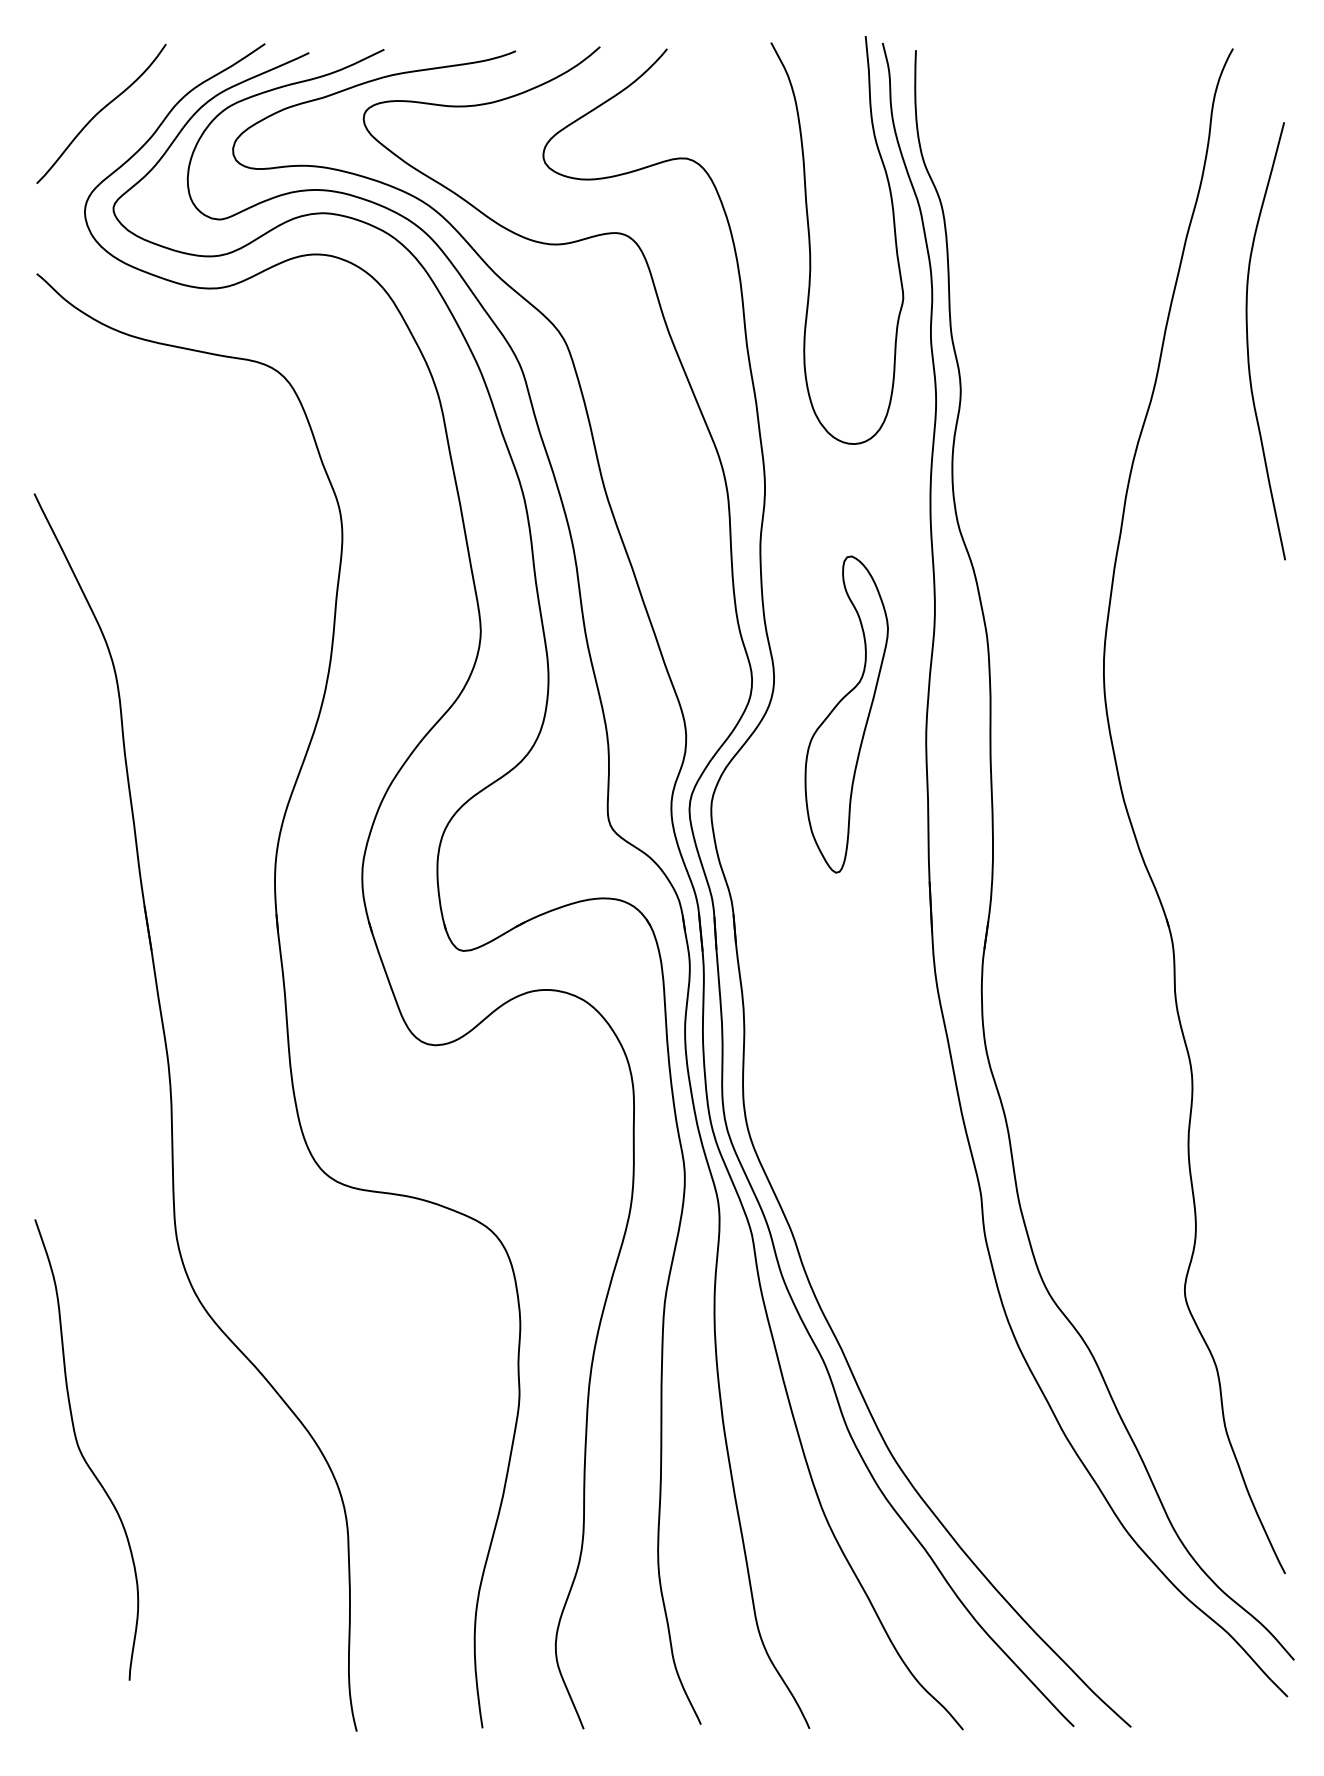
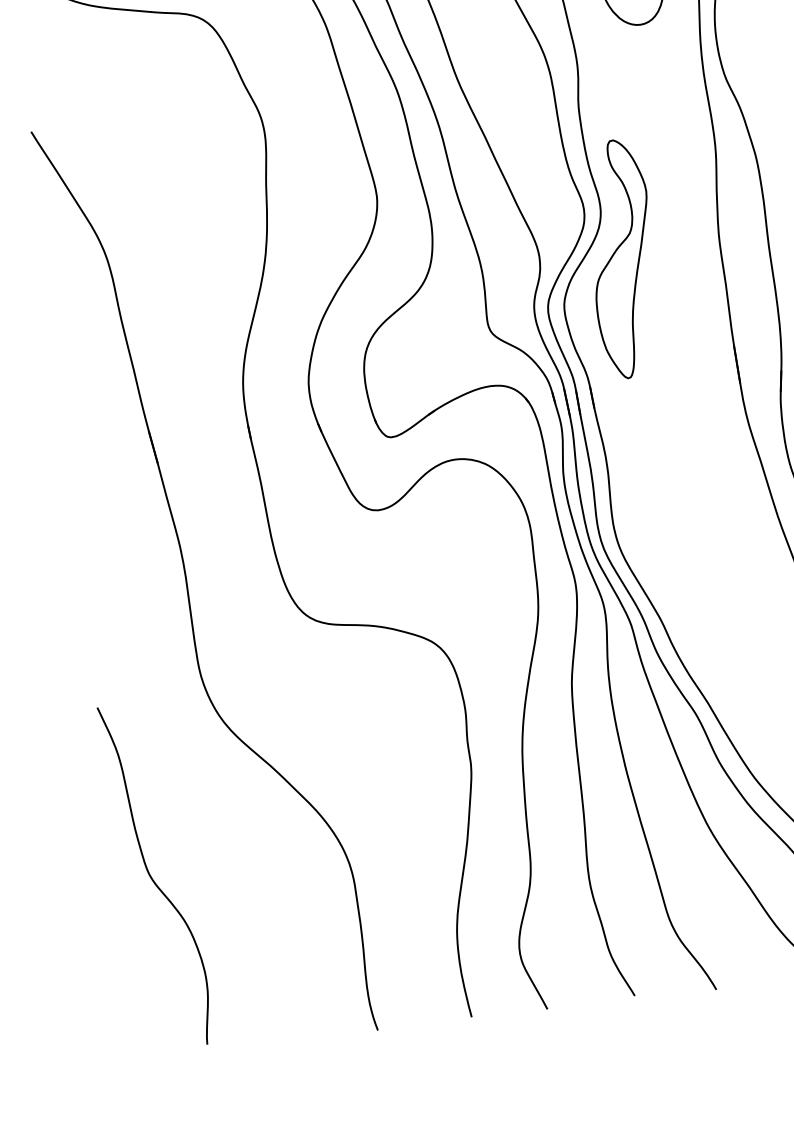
part: (846, 714) -> (622, 259), moved
curve: (81, 1451) -> (151, 877), moved

